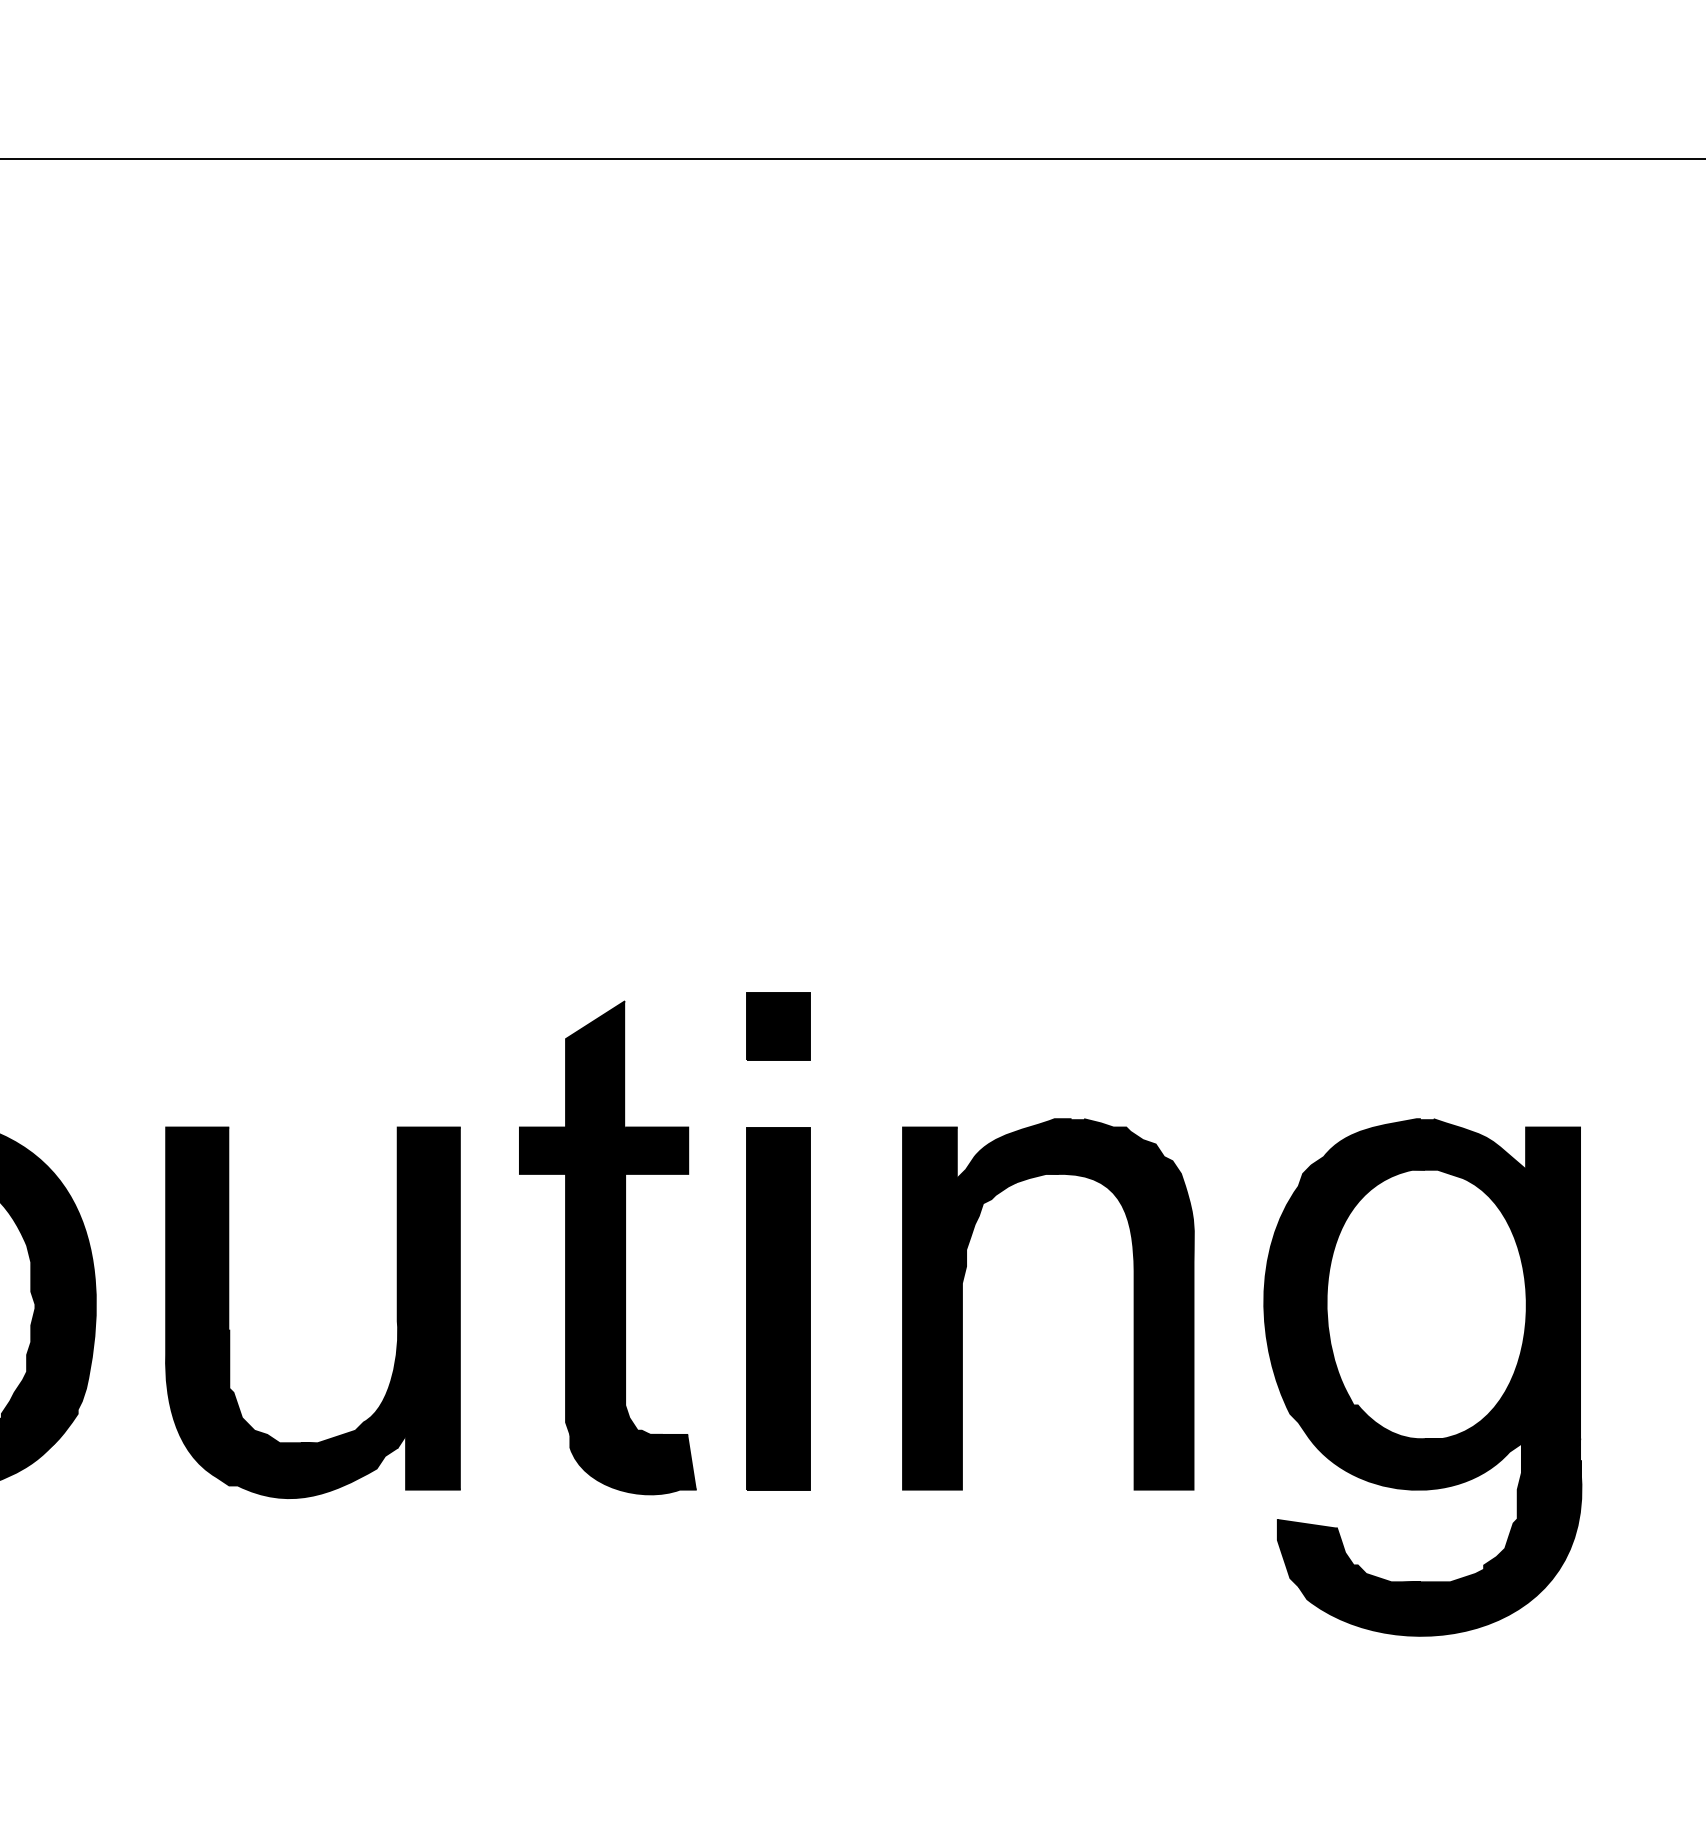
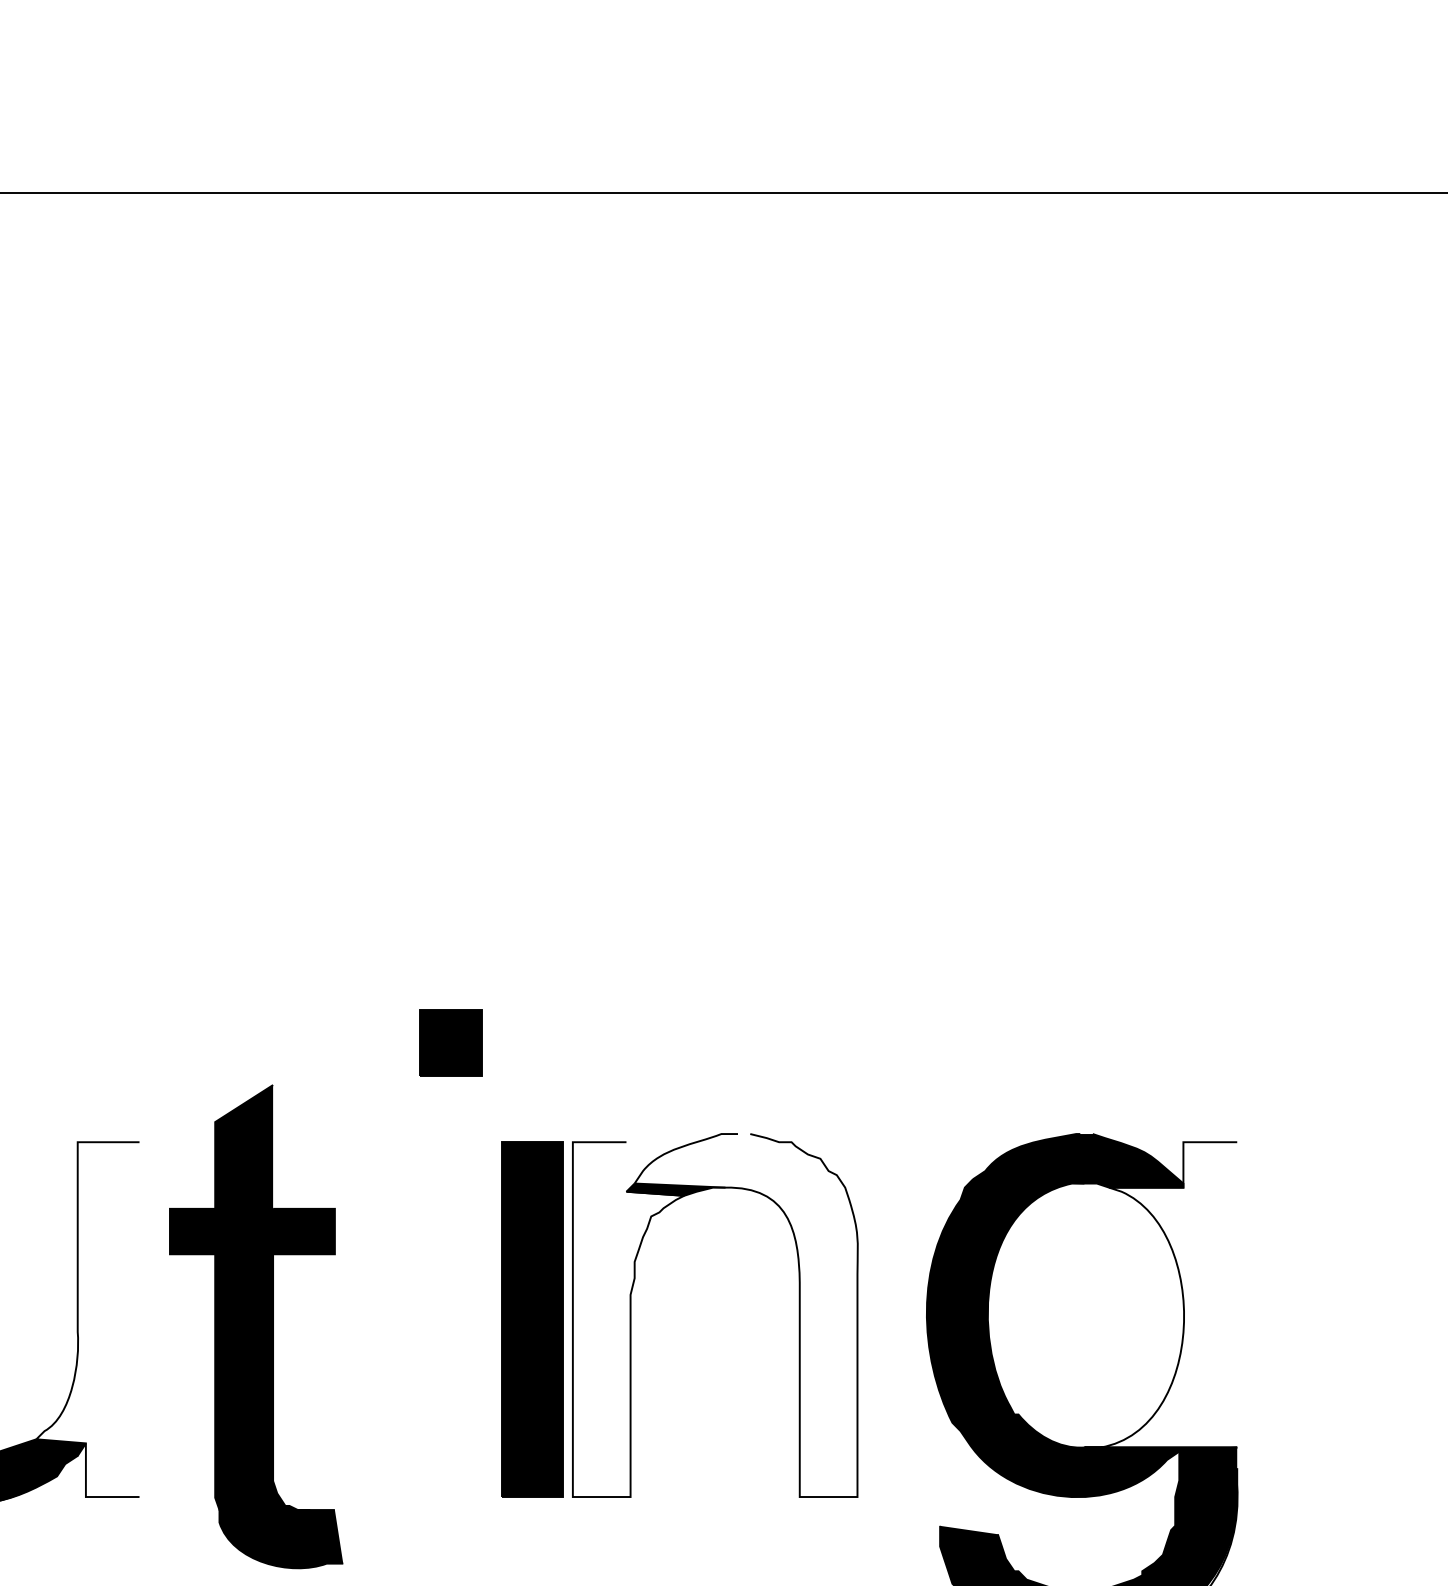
part: (607, 1247) -> (255, 1326), moved
fill: (1503, 1283) -> (1161, 1295), removed
fill: (1079, 1304) -> (745, 1315), removed
fill: (407, 1308) -> (87, 1319), removed
part: (778, 1308) -> (532, 1319), moved
fill: (959, 1308) -> (628, 1319), removed

